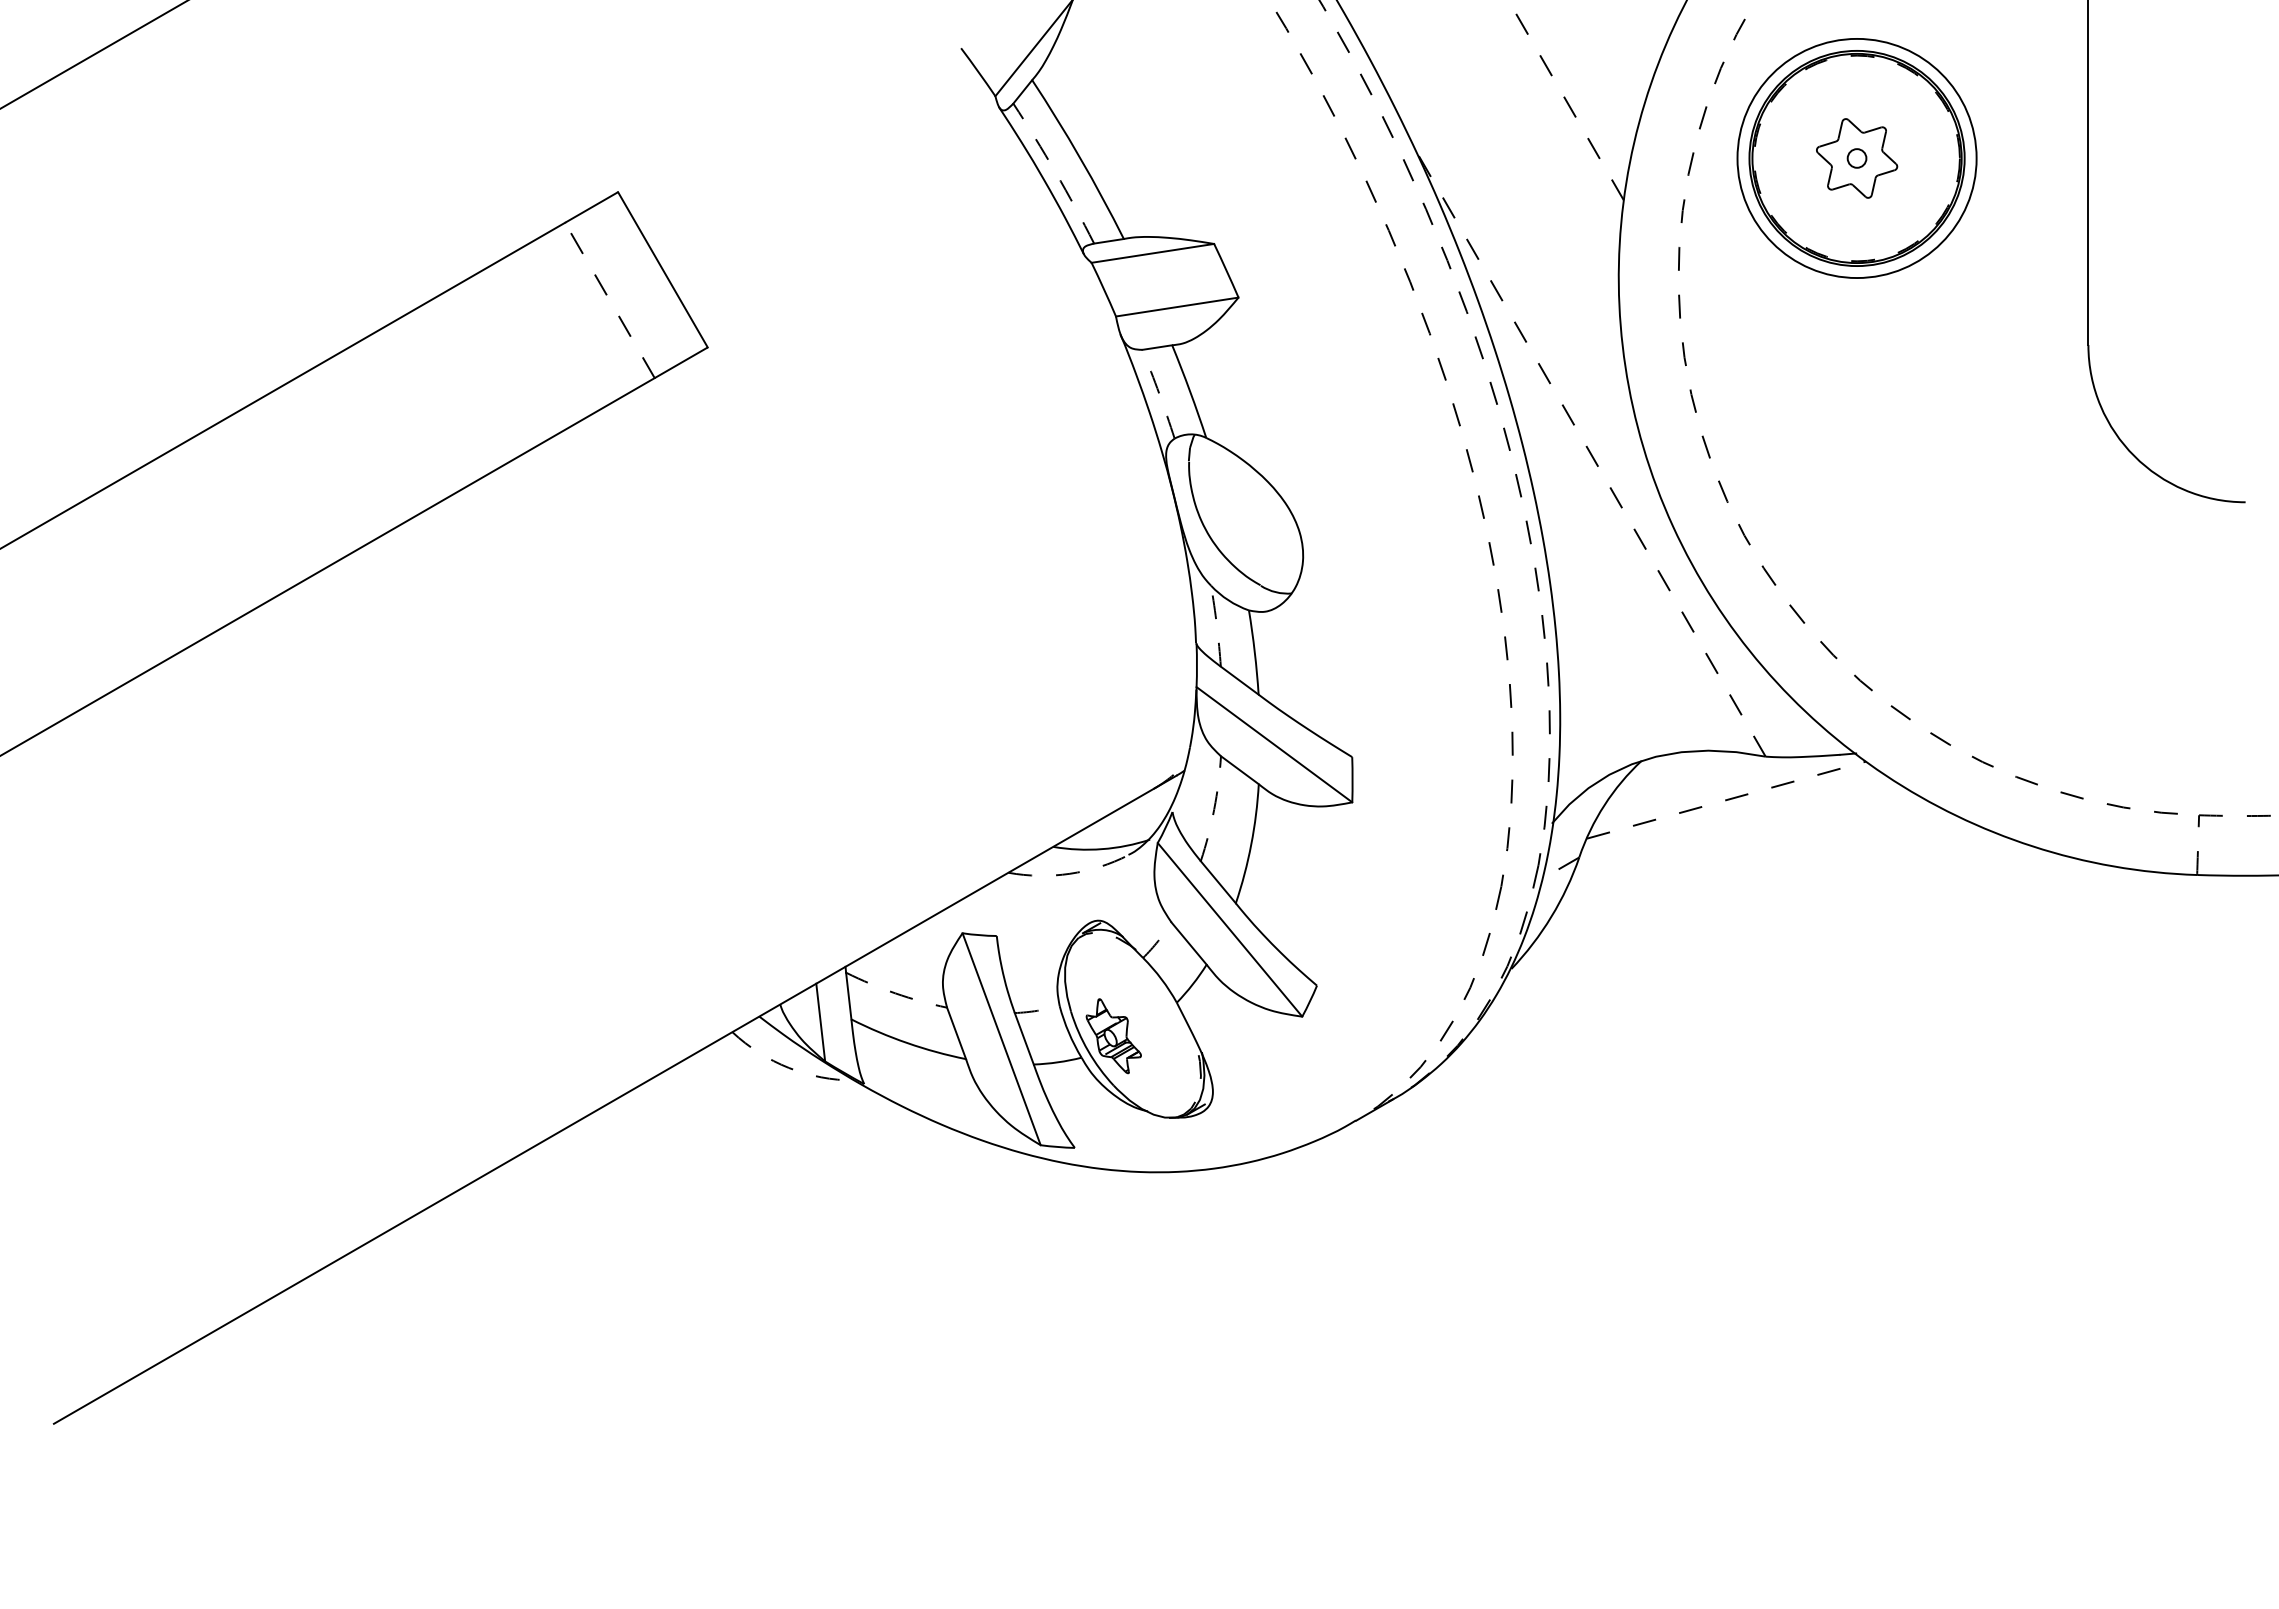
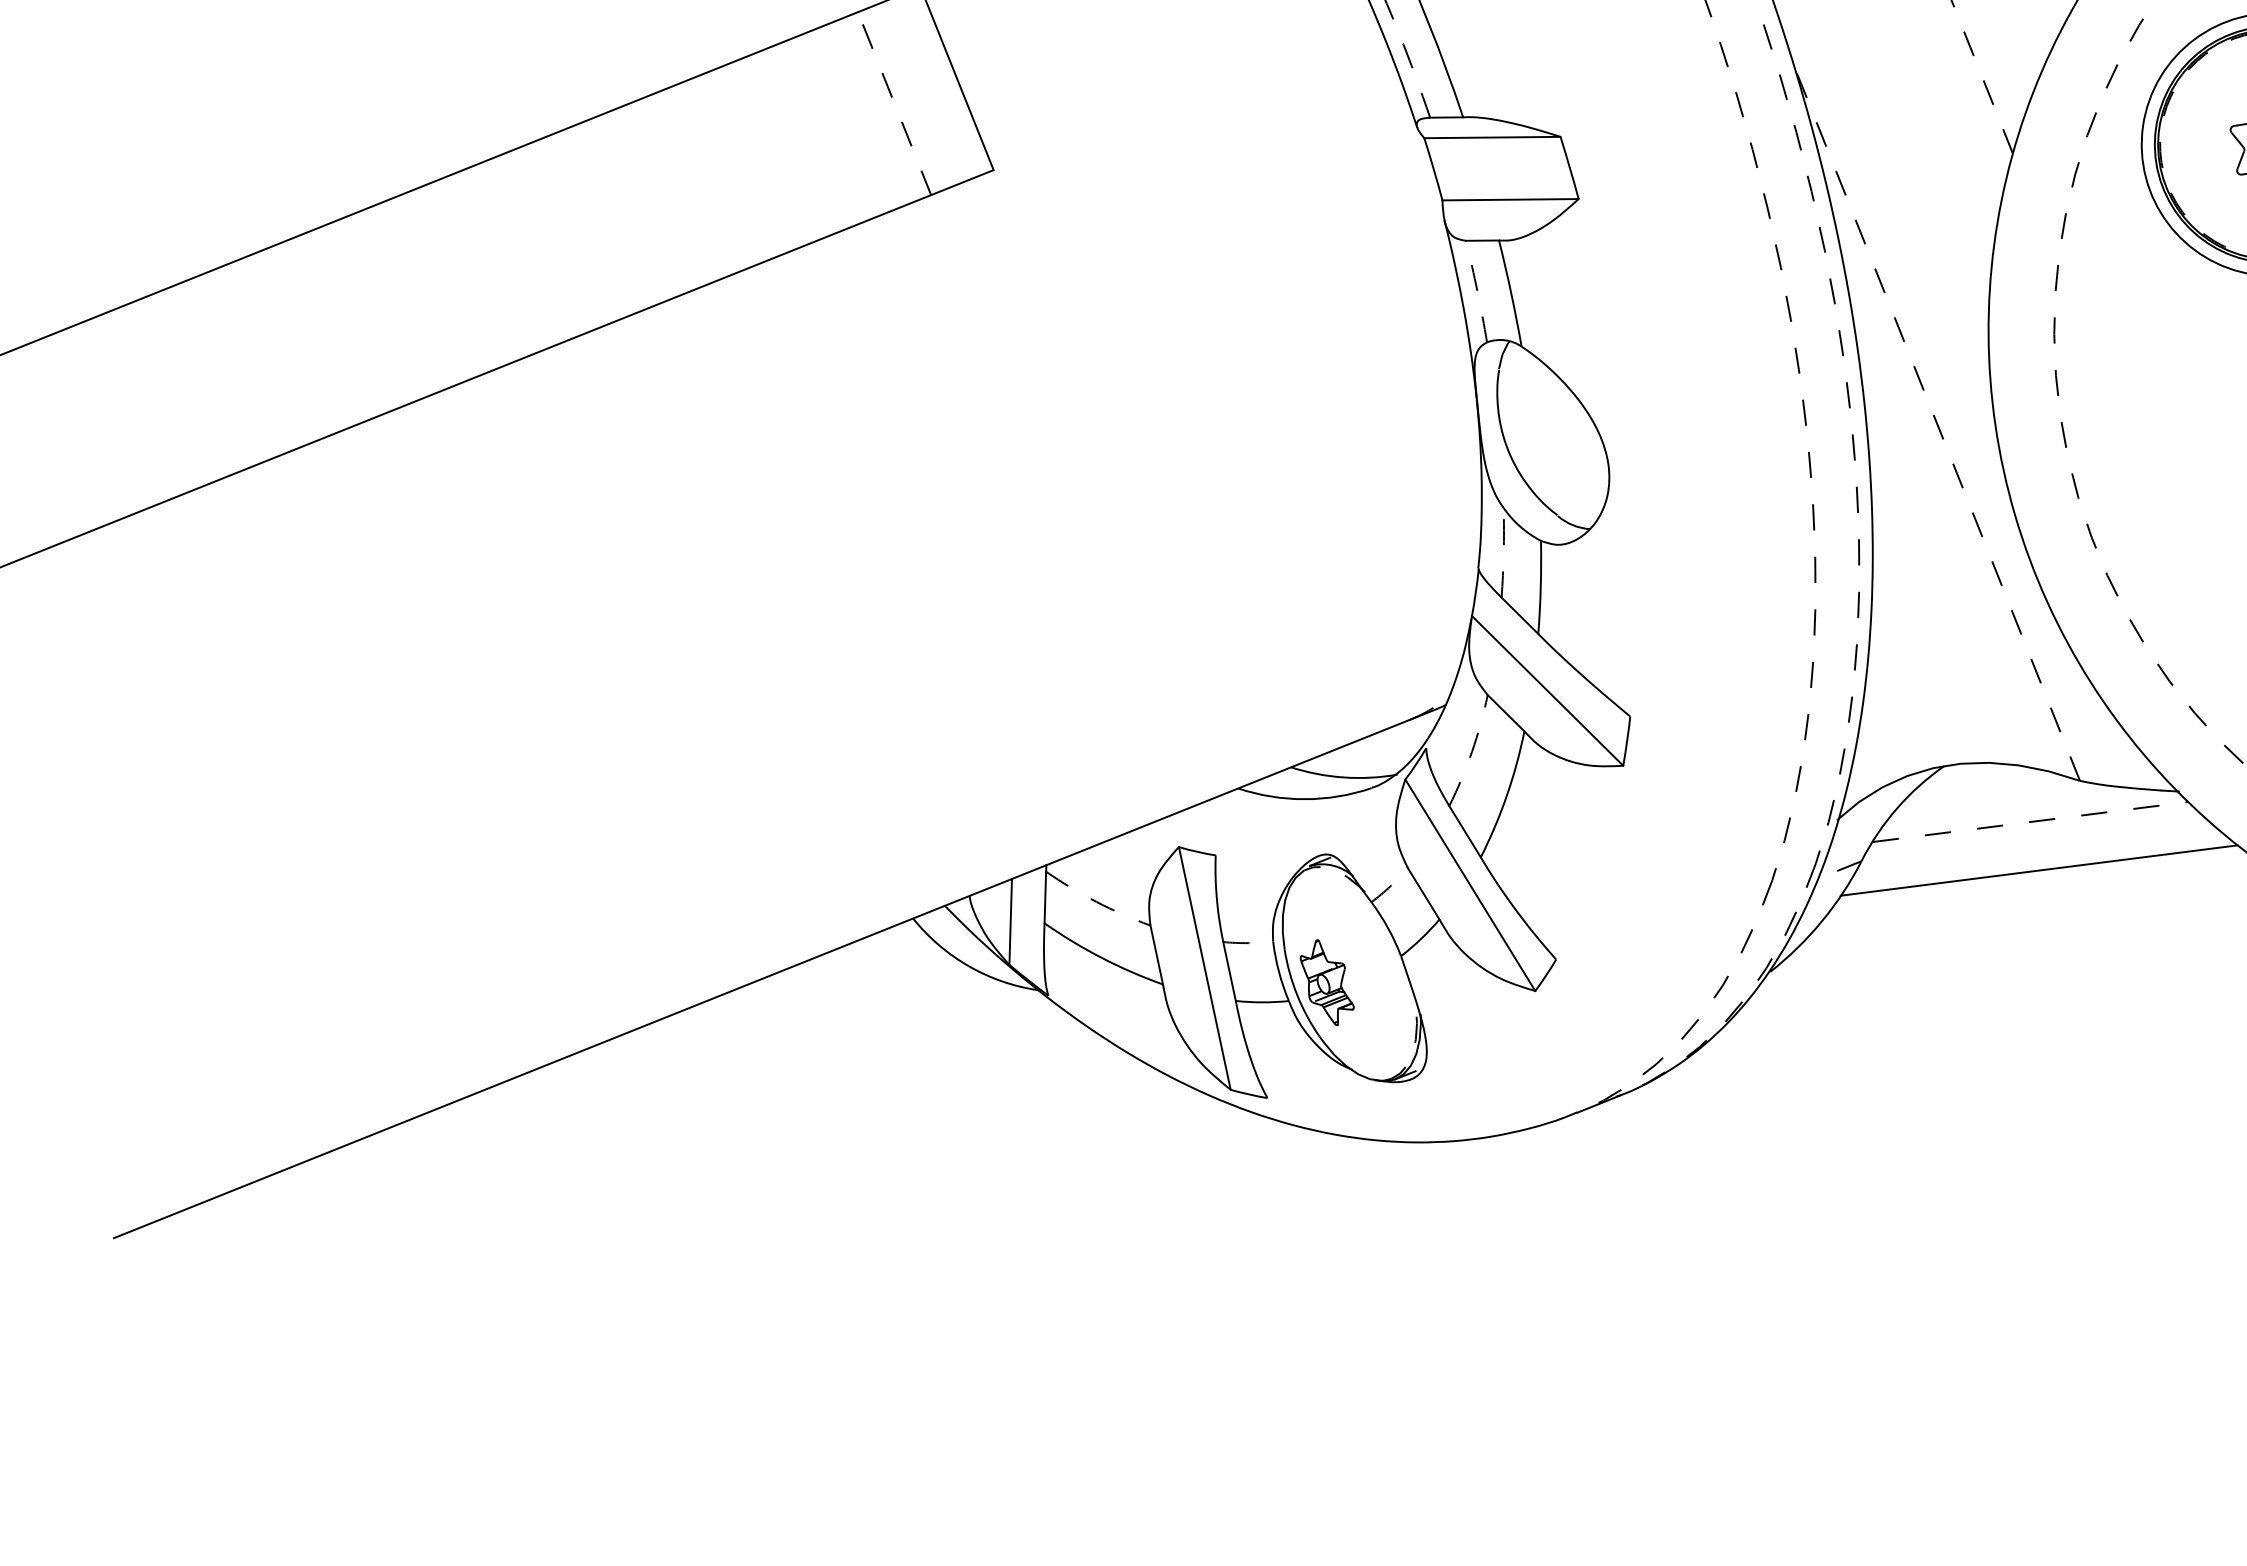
line: (1740, 842) -> (2039, 870), added
arc: (1069, 873) -> (1304, 798), dashed -> solid
arc: (788, 1067) -> (968, 965), dashed -> solid

